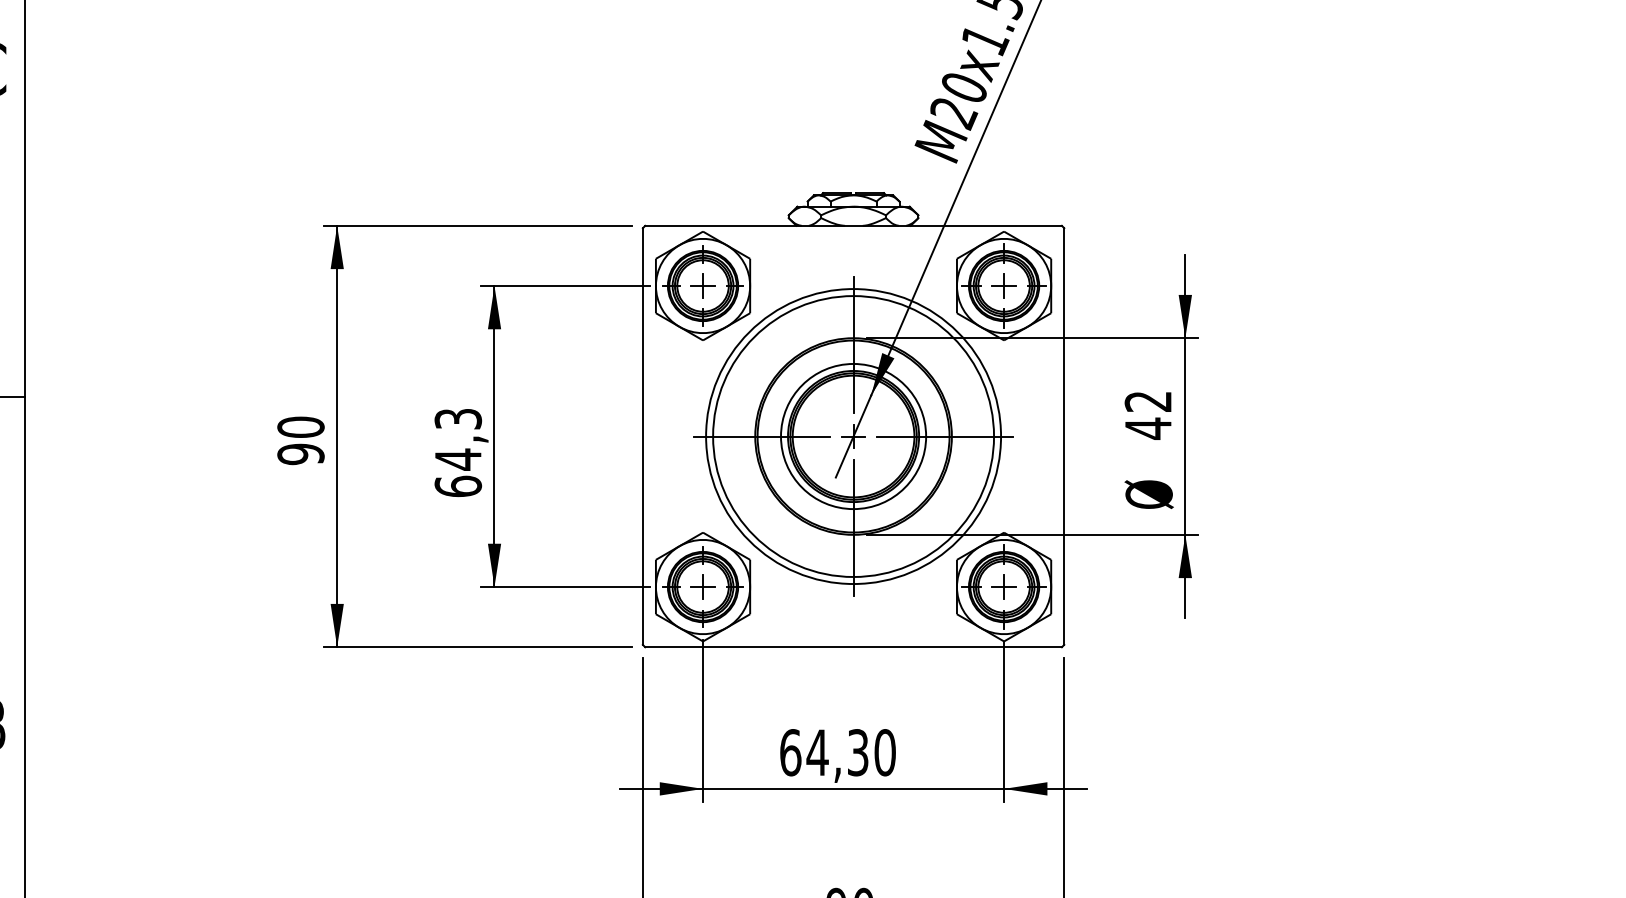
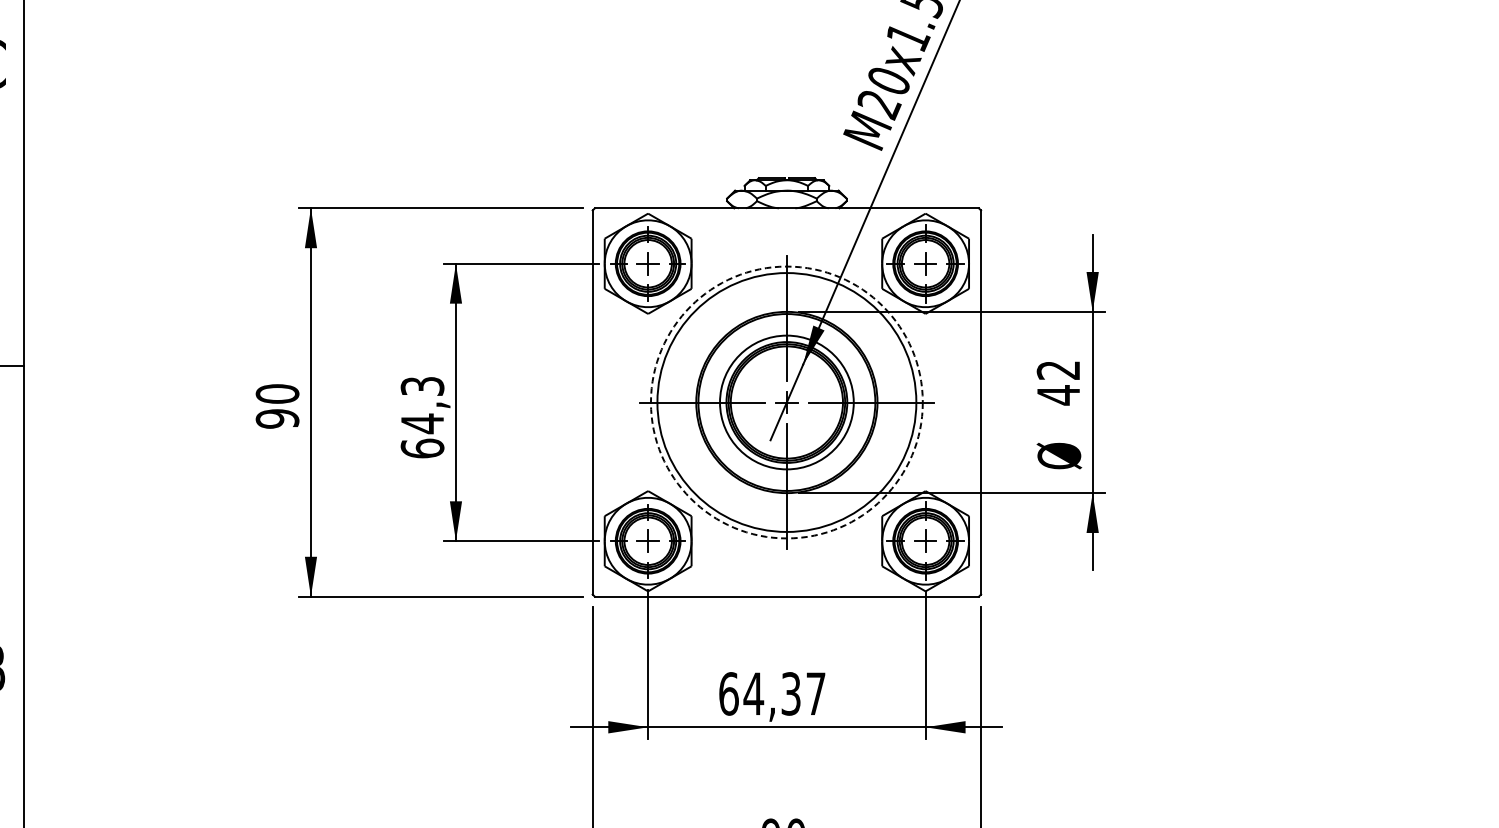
circle: (853, 436) -> (786, 402), solid -> dashed
text: (884, 752) -> (815, 693), 64,30 -> 64,37

